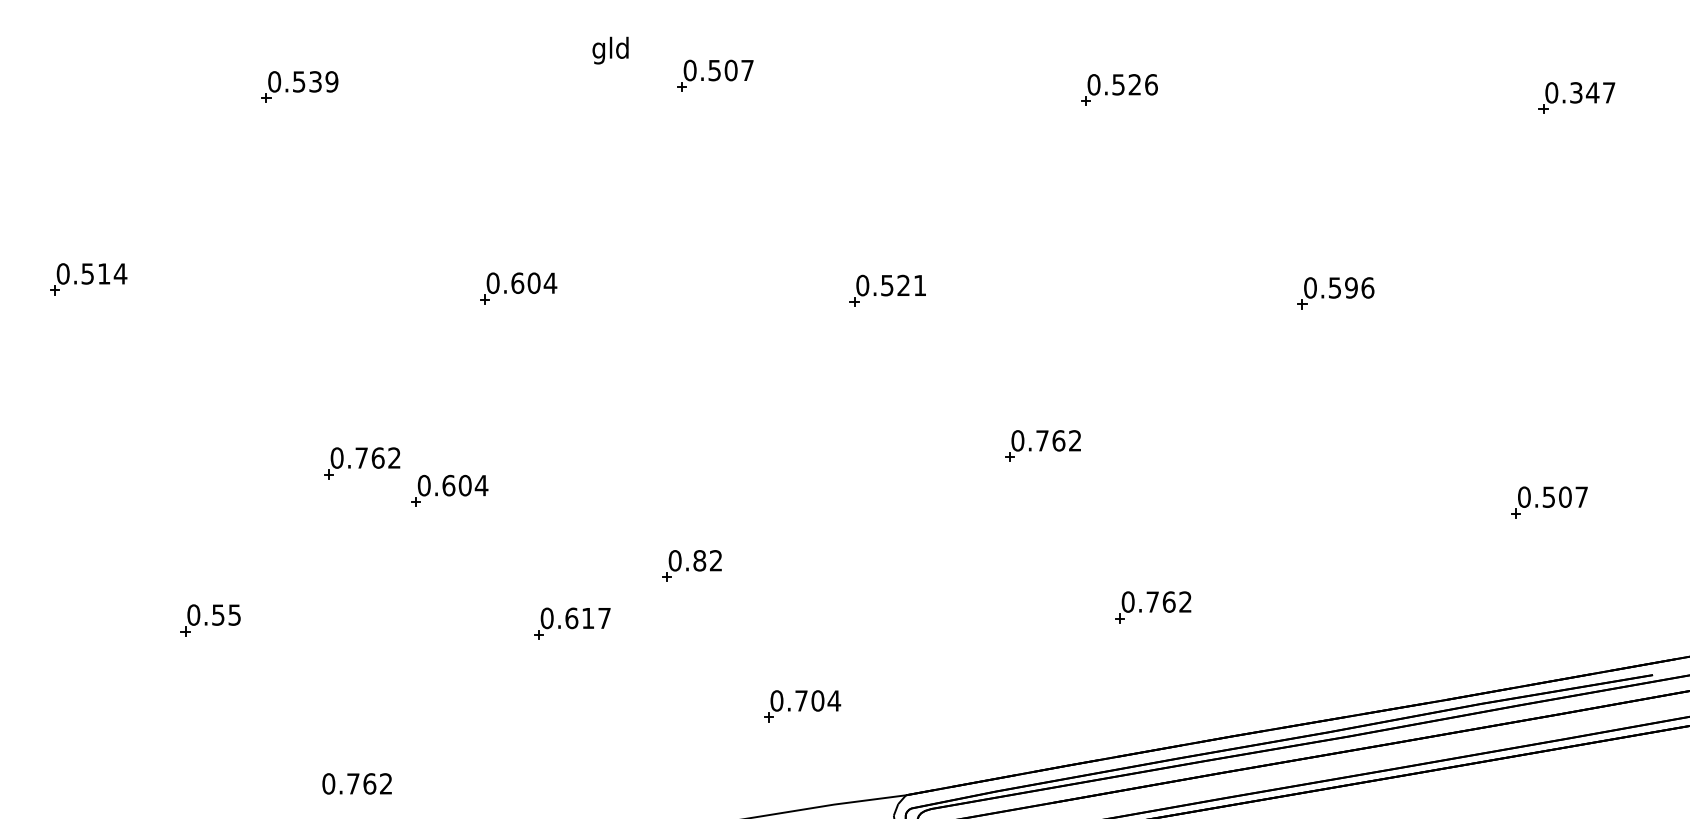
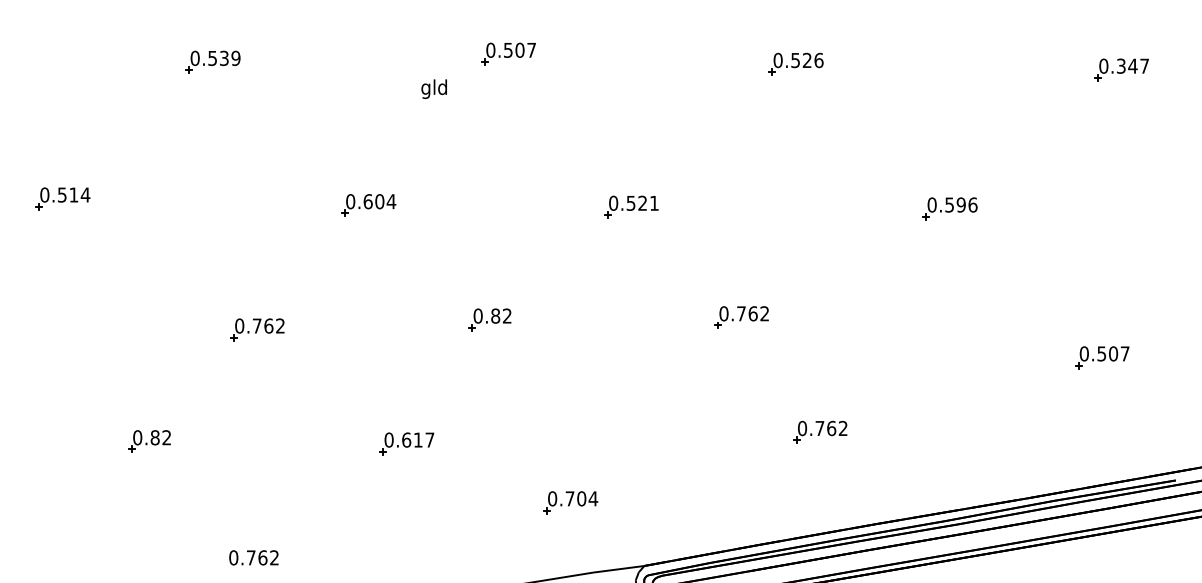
text: (609, 49) -> (433, 88), moved
part: (449, 491) -> (319, 349), removed
part: (691, 565) -> (489, 319), moved
text: (225, 614) -> (160, 437), 0.55 -> 0.82

